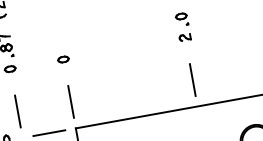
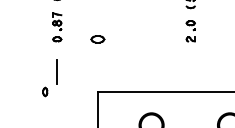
part: (62, 59) -> (97, 39), size x1.6
line: (192, 79) -> (190, 71), removed
line: (70, 101) -> (97, 71), removed
line: (49, 132) -> (77, 91), removed

